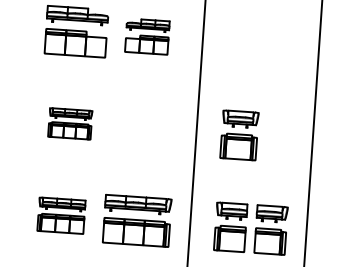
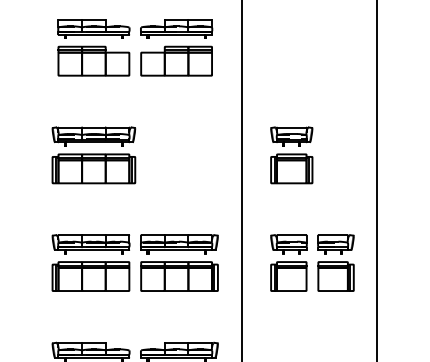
part: (147, 36) -> (176, 47), size x1.43
part: (69, 123) -> (93, 155), size x1.67
part: (61, 215) -> (90, 262), size x1.43

